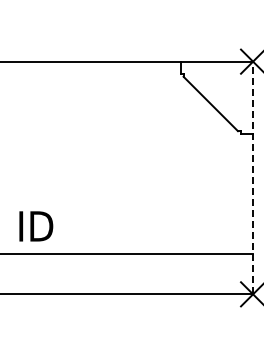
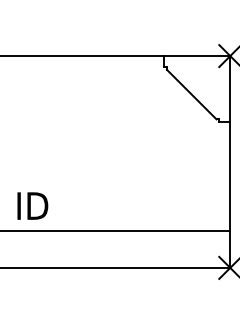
line: (253, 177) -> (230, 161), dashed -> solid

